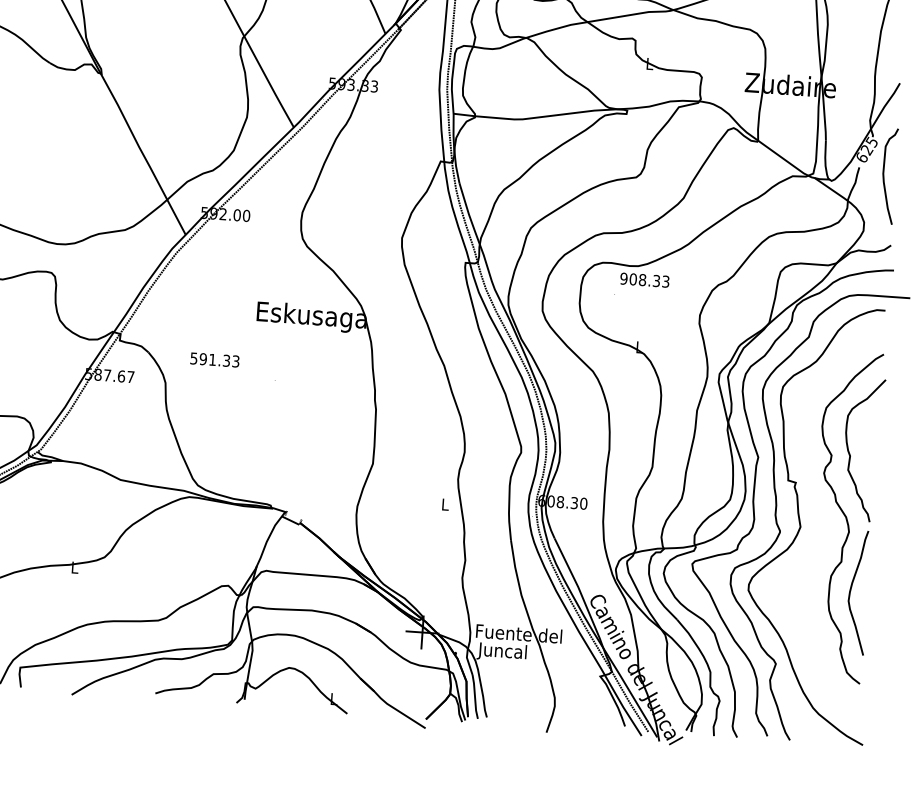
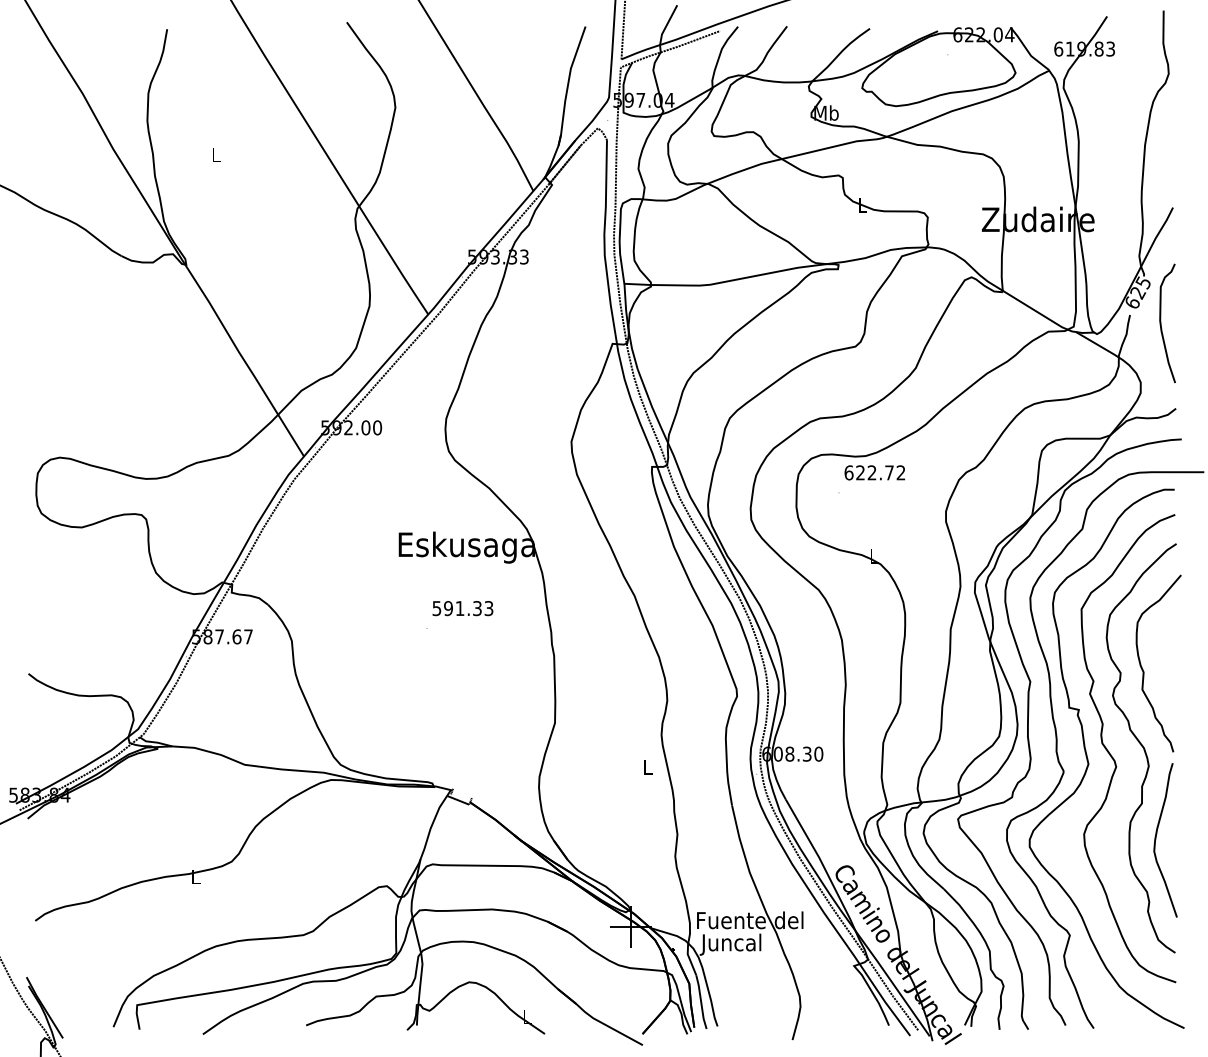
text: (644, 279) -> (874, 472), 908.33 -> 622.72
text: (214, 359) -> (462, 608), moved
curve: (821, 523) -> (1113, 757), added

